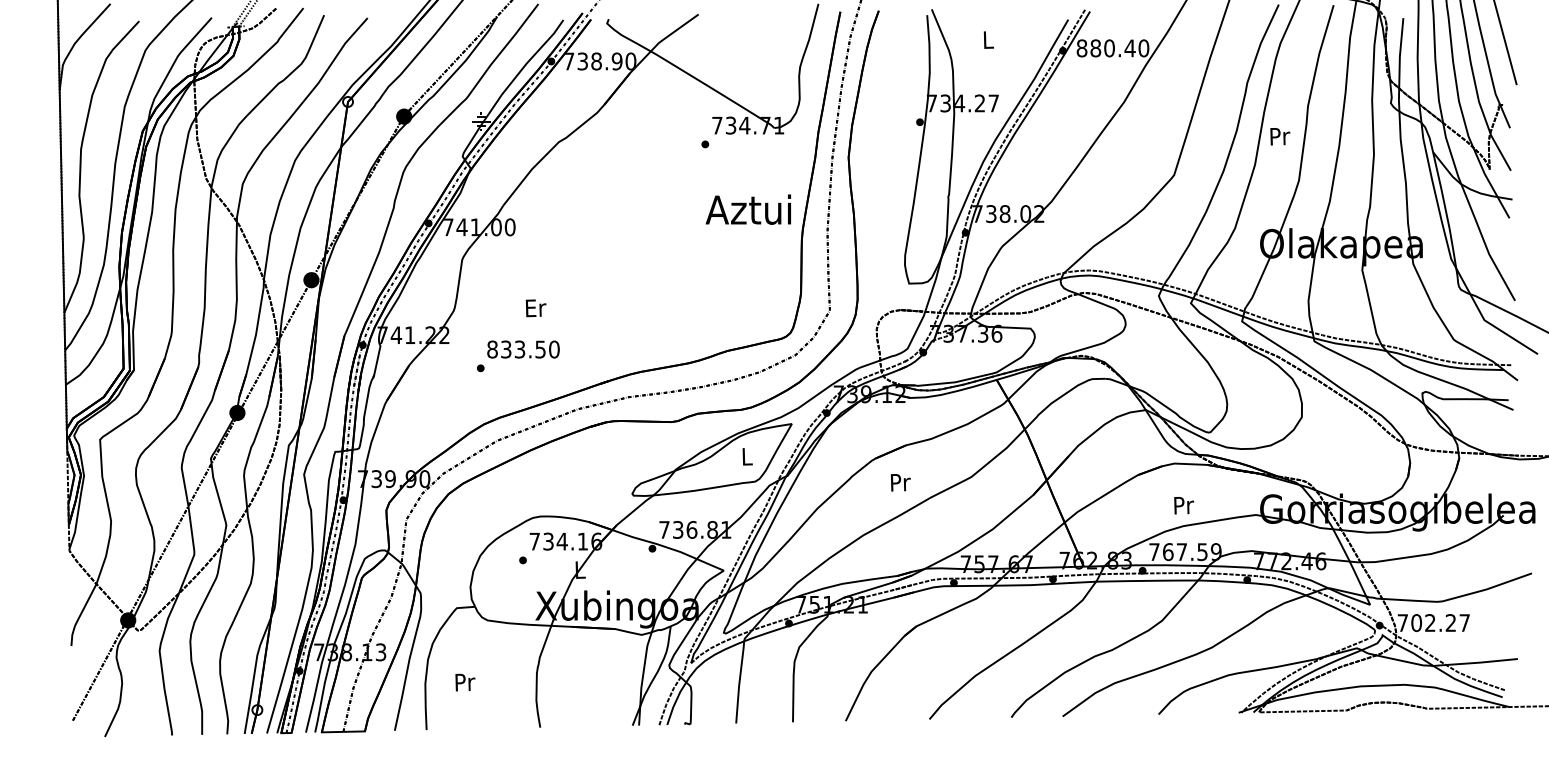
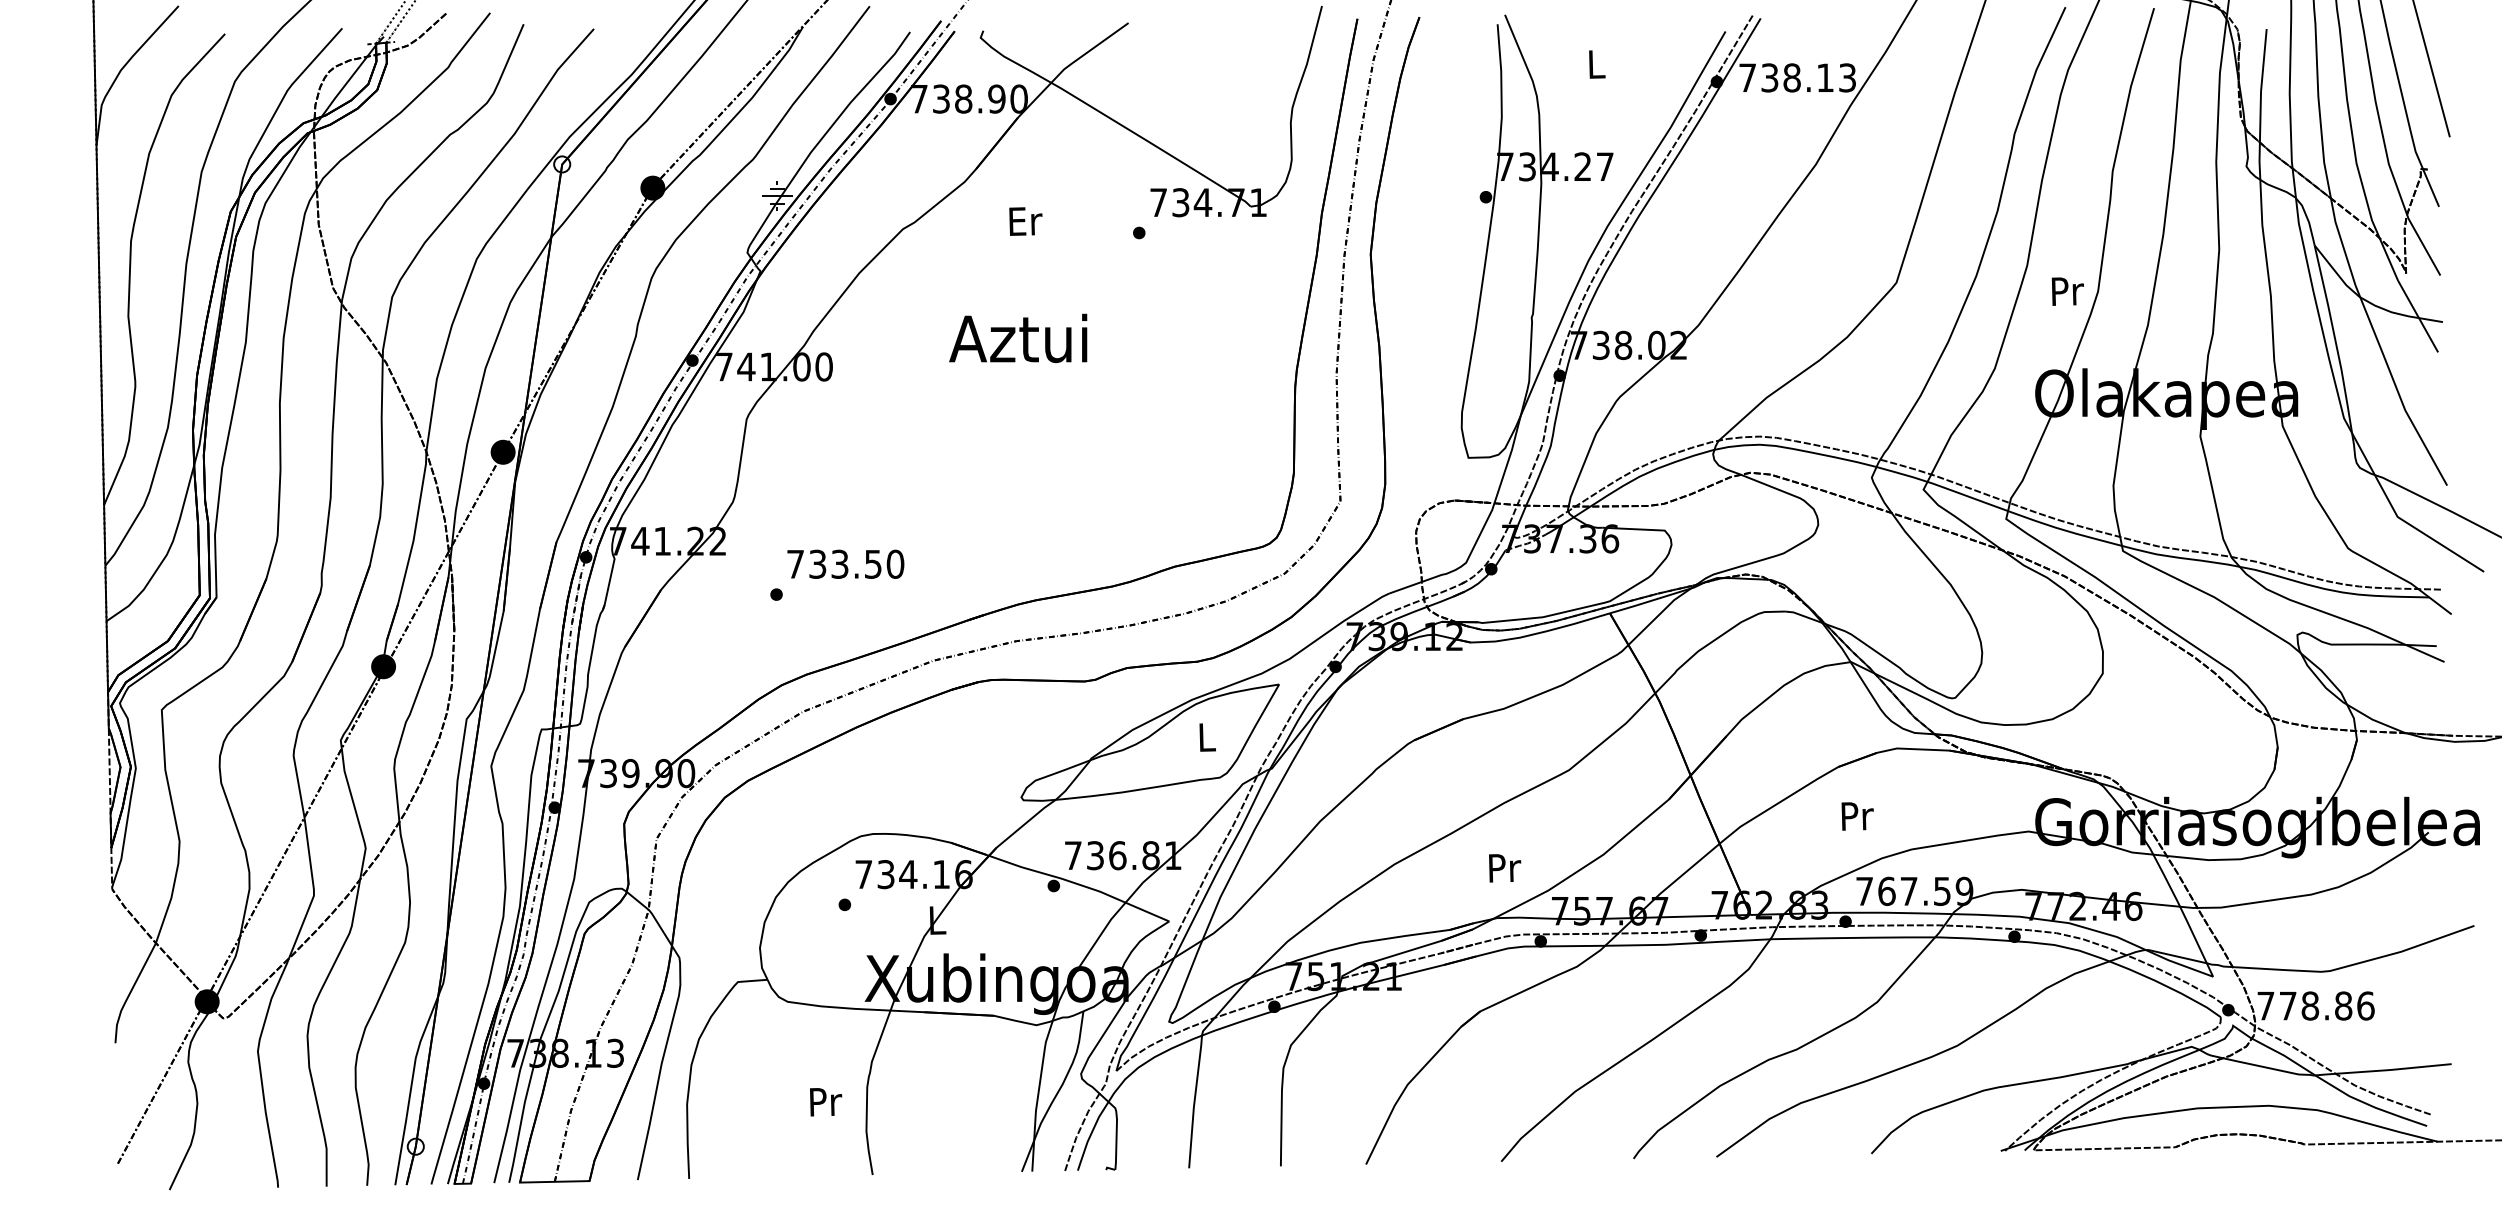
text: (1112, 48) -> (1796, 78), 880.40 -> 738.13
text: (1280, 136) -> (2068, 291), moved
text: (747, 209) -> (1016, 338), moved
text: (535, 308) -> (1024, 221), moved
text: (492, 349) -> (795, 564), 833.50 -> 733.50
text: (900, 482) -> (1504, 867), moved
text: (1183, 505) -> (1856, 816), moved
text: (1440, 623) -> (2326, 1006), 702.27 -> 778.86
text: (465, 682) -> (826, 1102), moved

